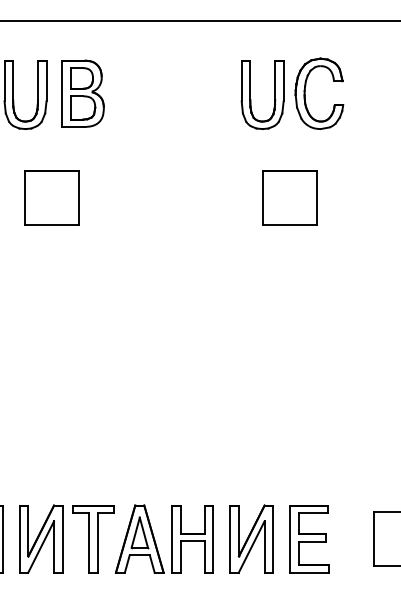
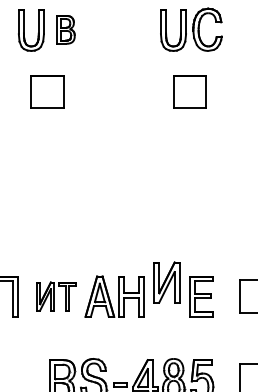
part: (84, 93) -> (66, 29), size x0.7
part: (67, 538) -> (56, 296), size x0.7
part: (250, 538) -> (166, 282), moved

